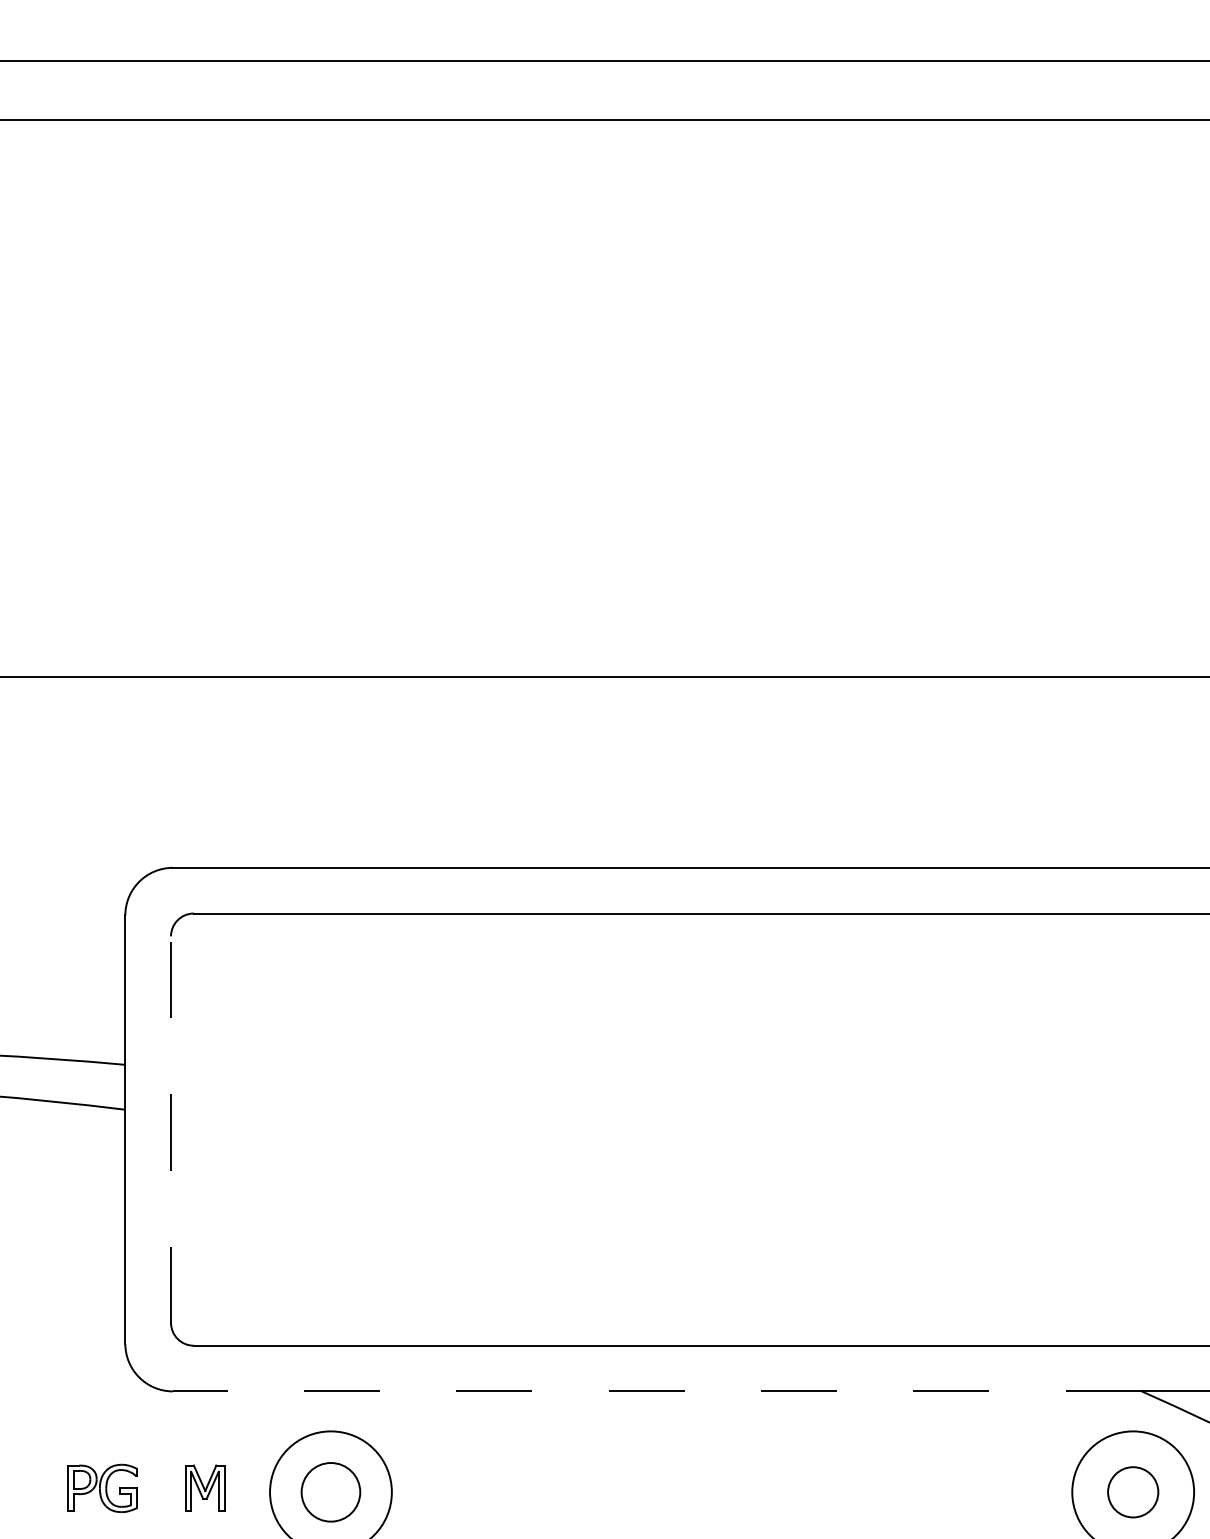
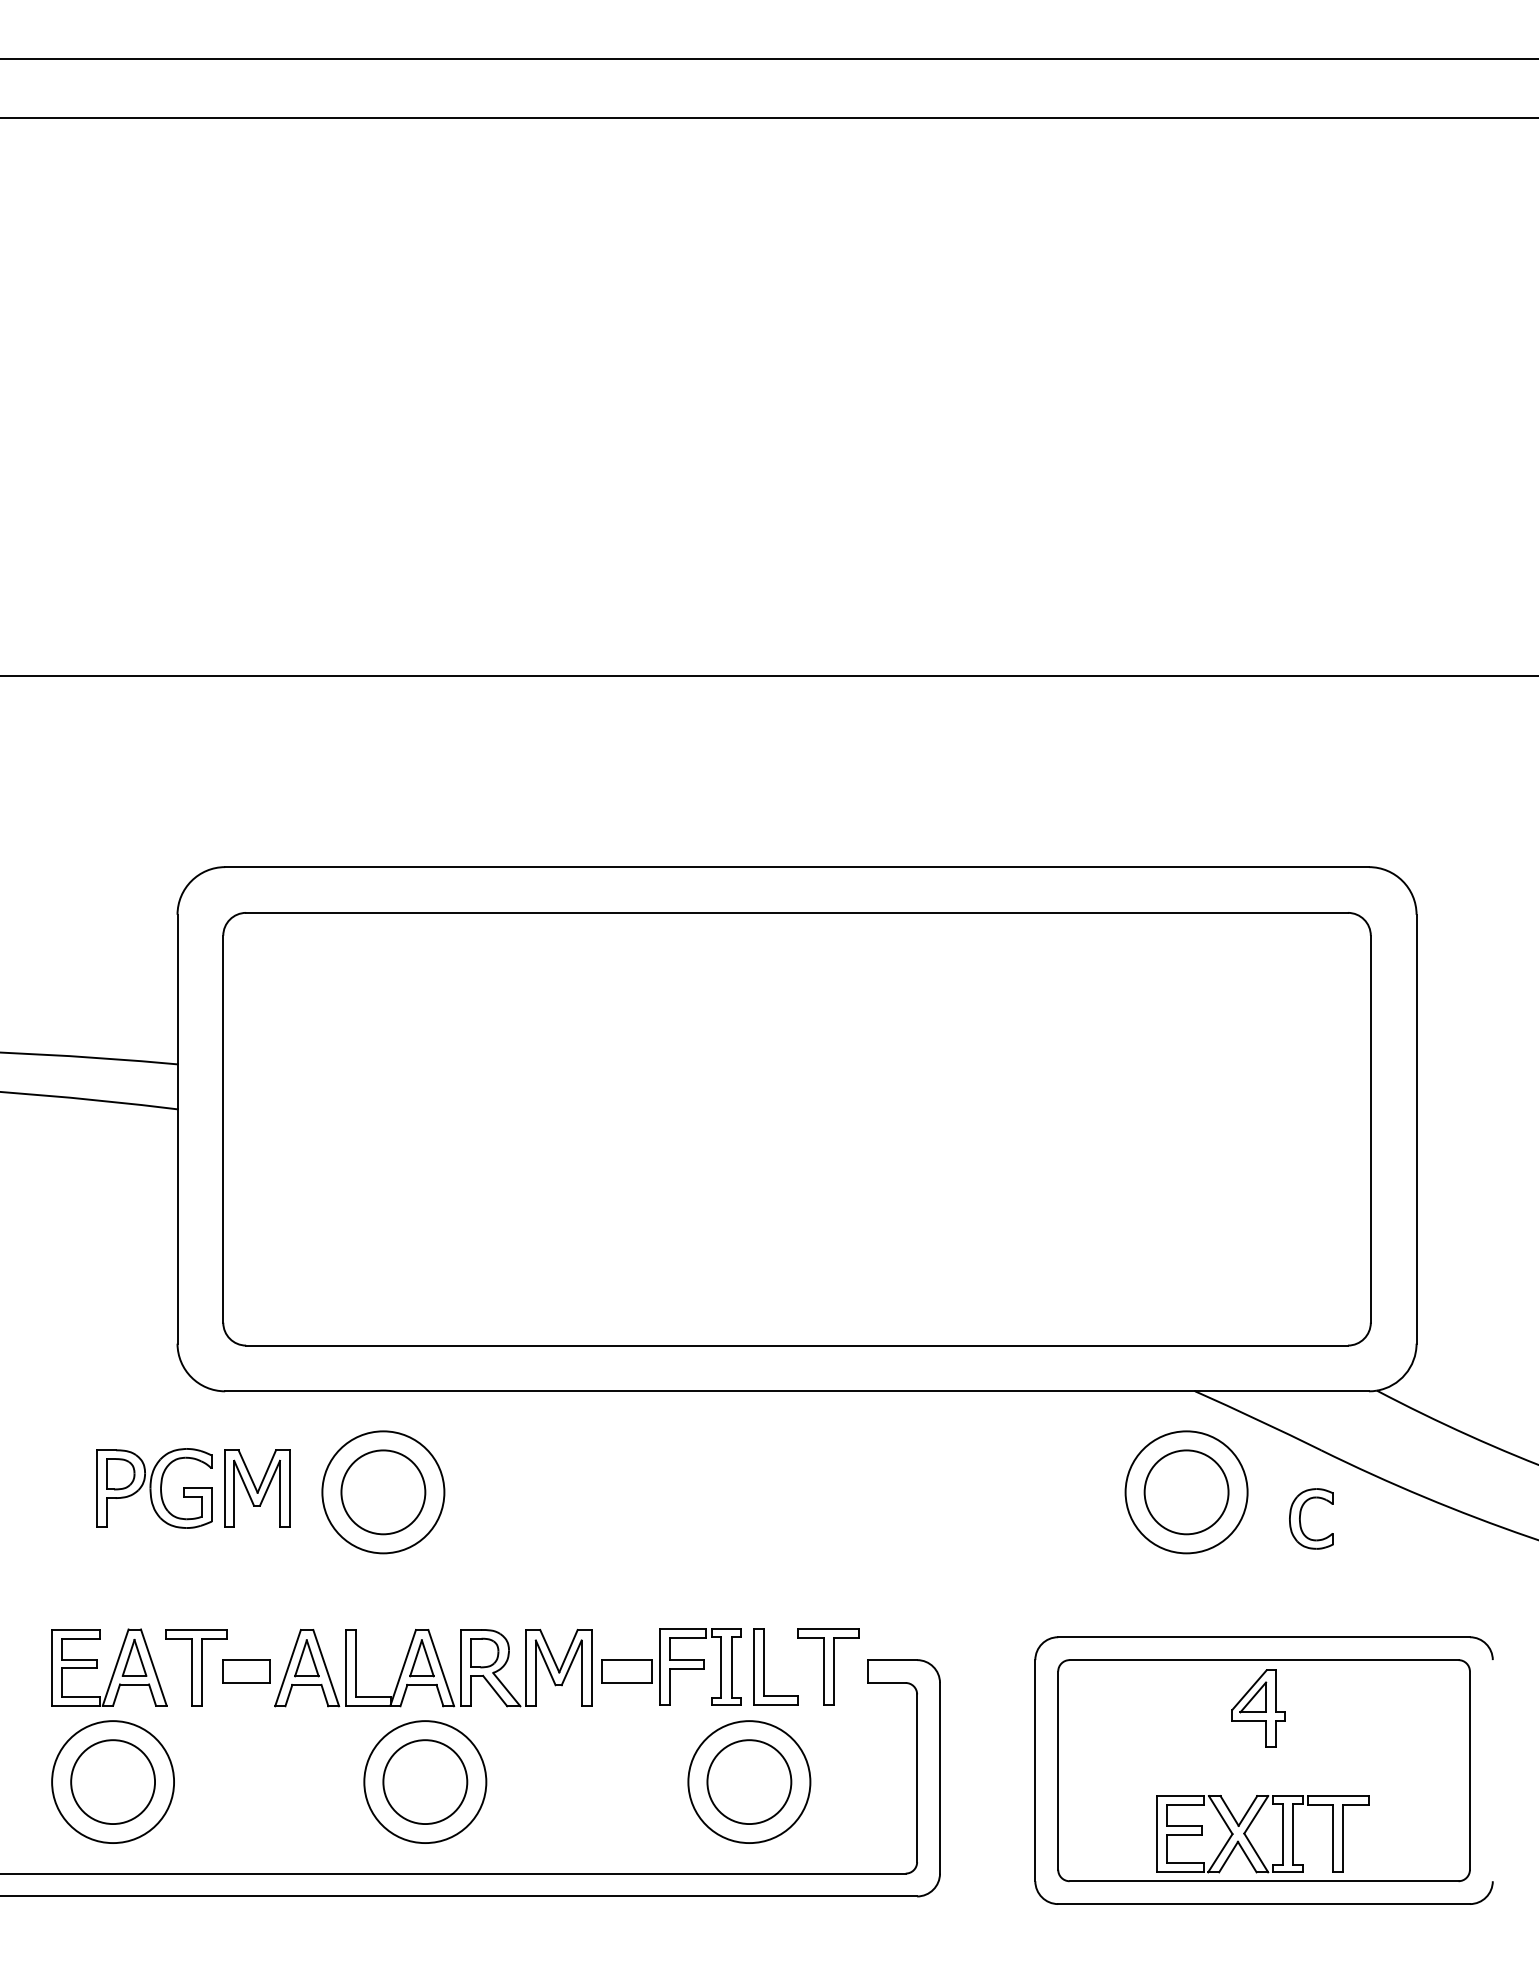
line: (171, 1128) -> (223, 1128), dashed -> solid
line: (657, 1391) -> (710, 1391), dashed -> solid
part: (102, 1488) -> (154, 1488), size x1.67
part: (205, 1488) -> (257, 1488), size x1.67
circle: (331, 1492) -> (383, 1492), size x1.43
circle: (1133, 1492) -> (1186, 1492), size x1.67

